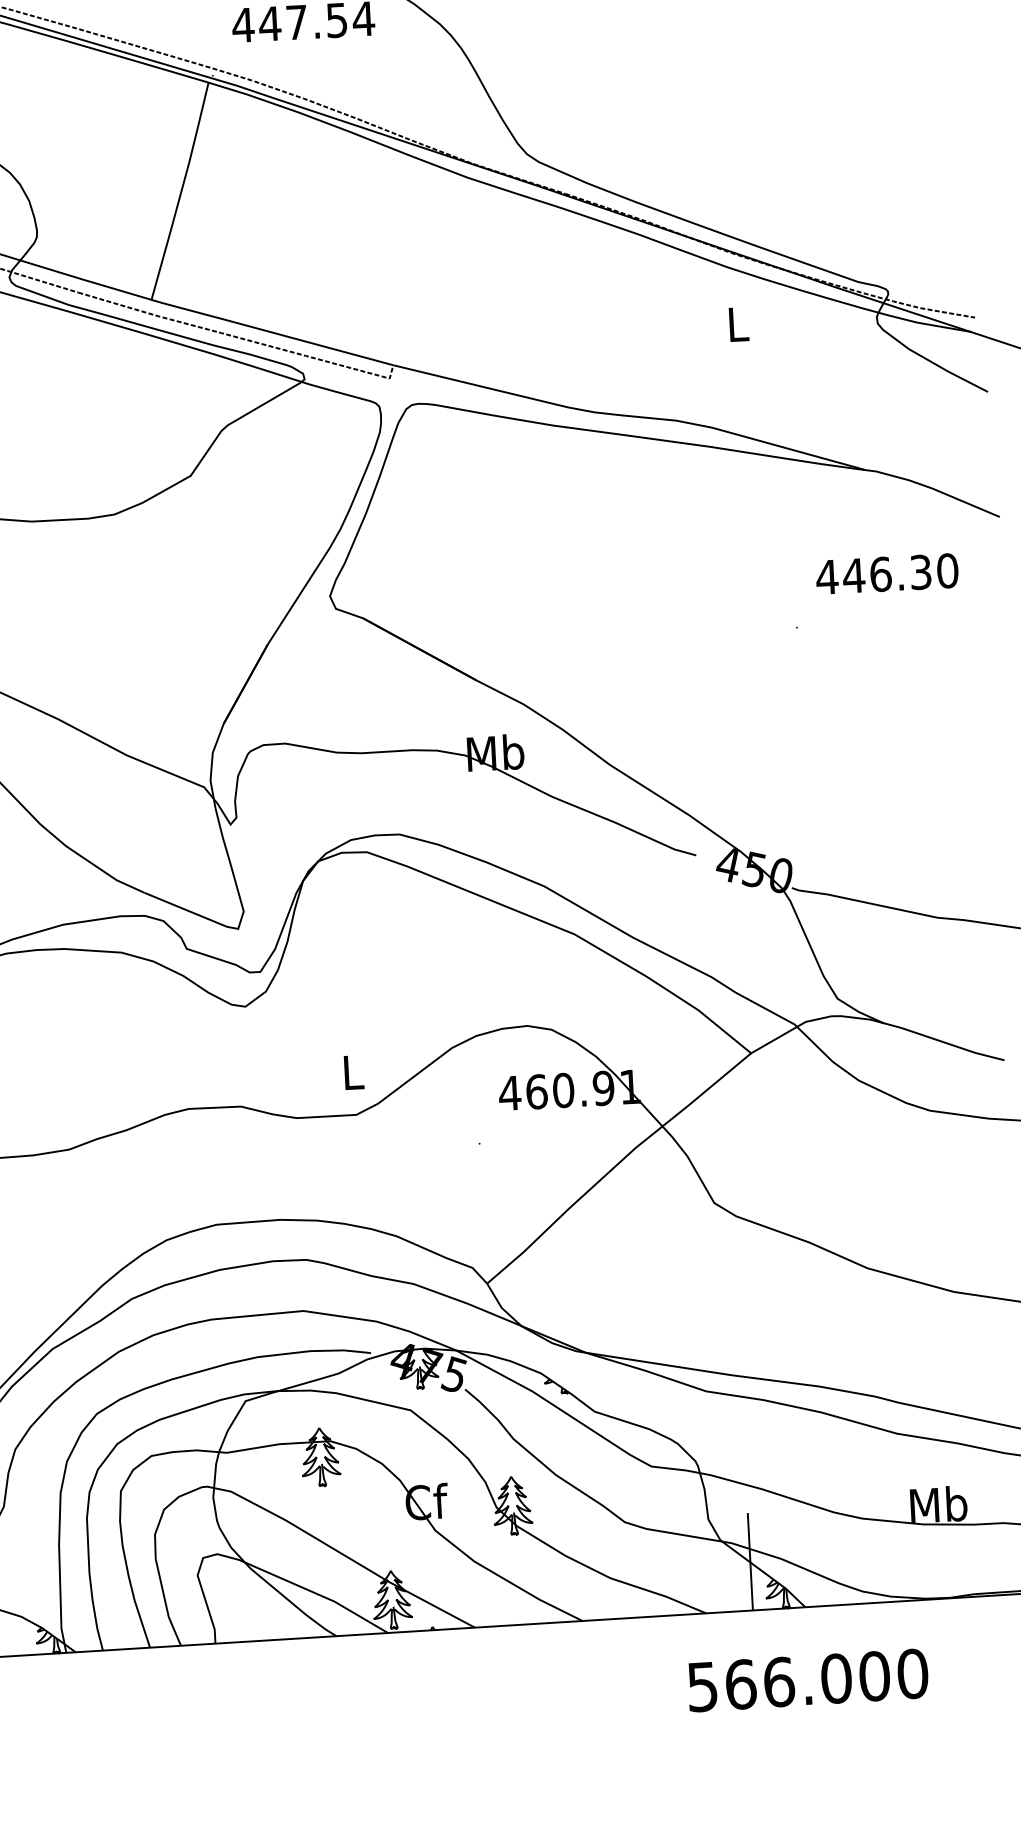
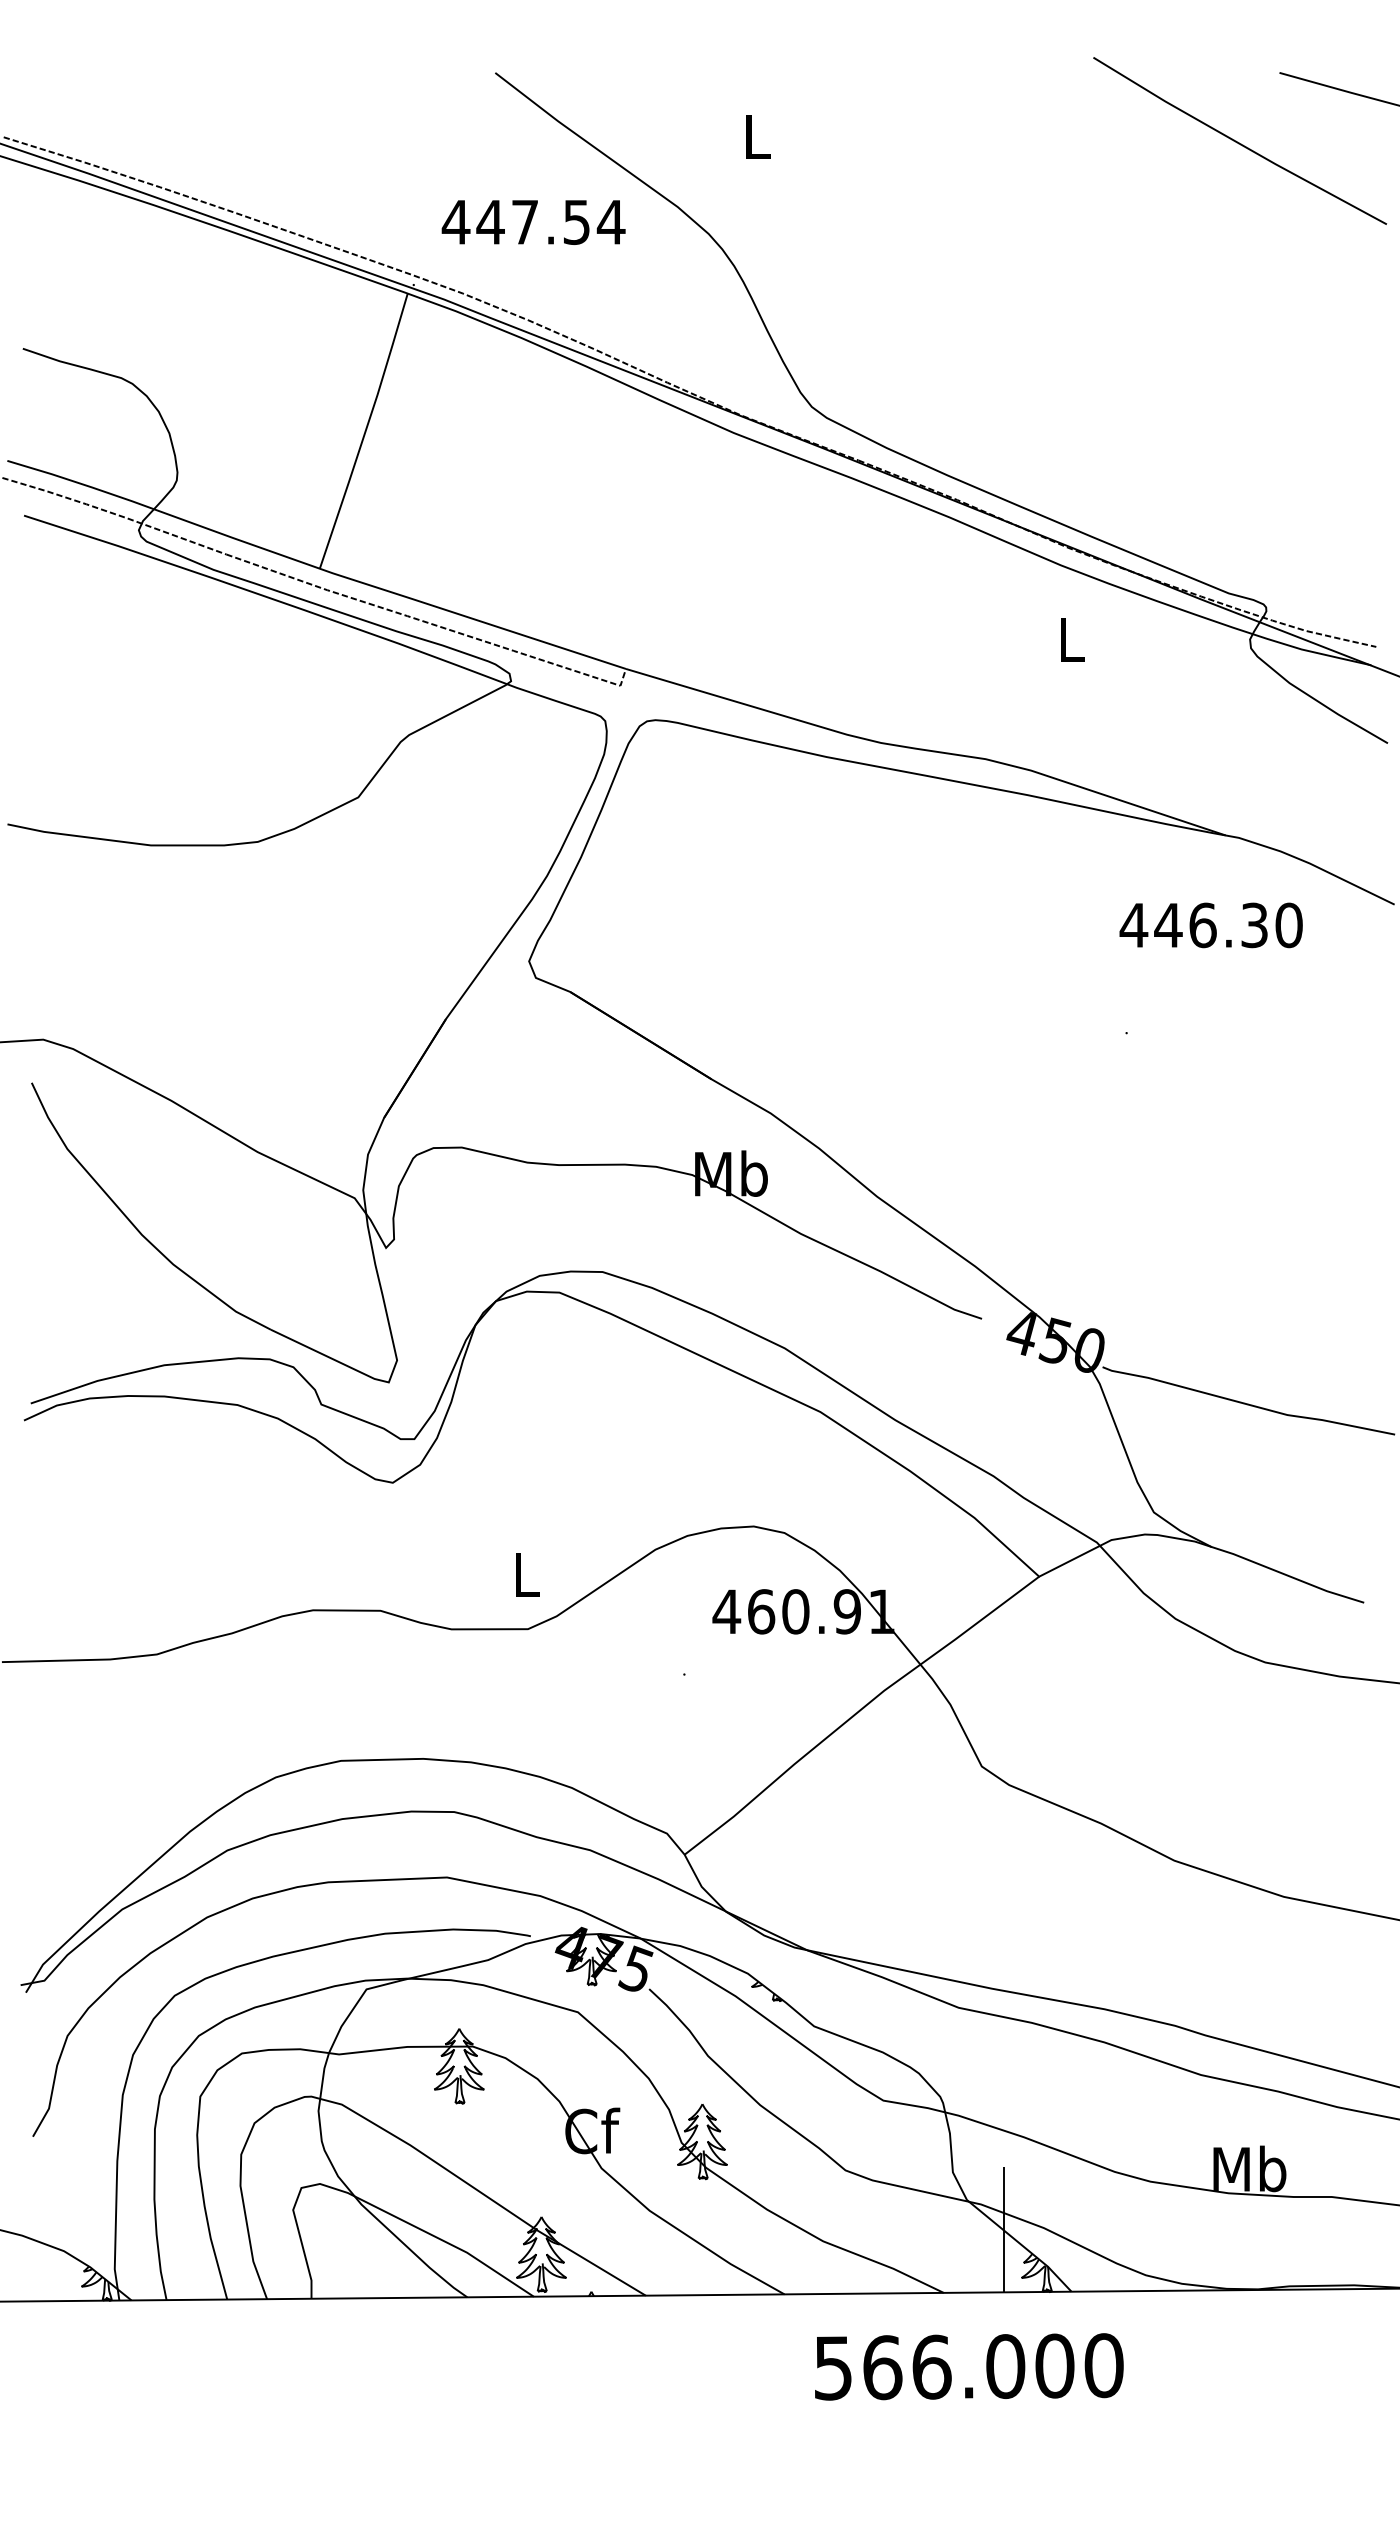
text: (886, 574) -> (1210, 925), moved
text: (808, 1680) -> (969, 2366), moved

